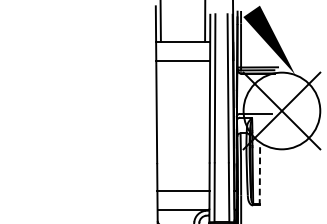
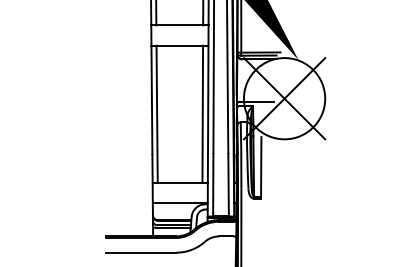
line: (161, 124) -> (156, 113), added
line: (204, 124) -> (202, 113), added
line: (260, 174) -> (261, 166), dashed -> solid

